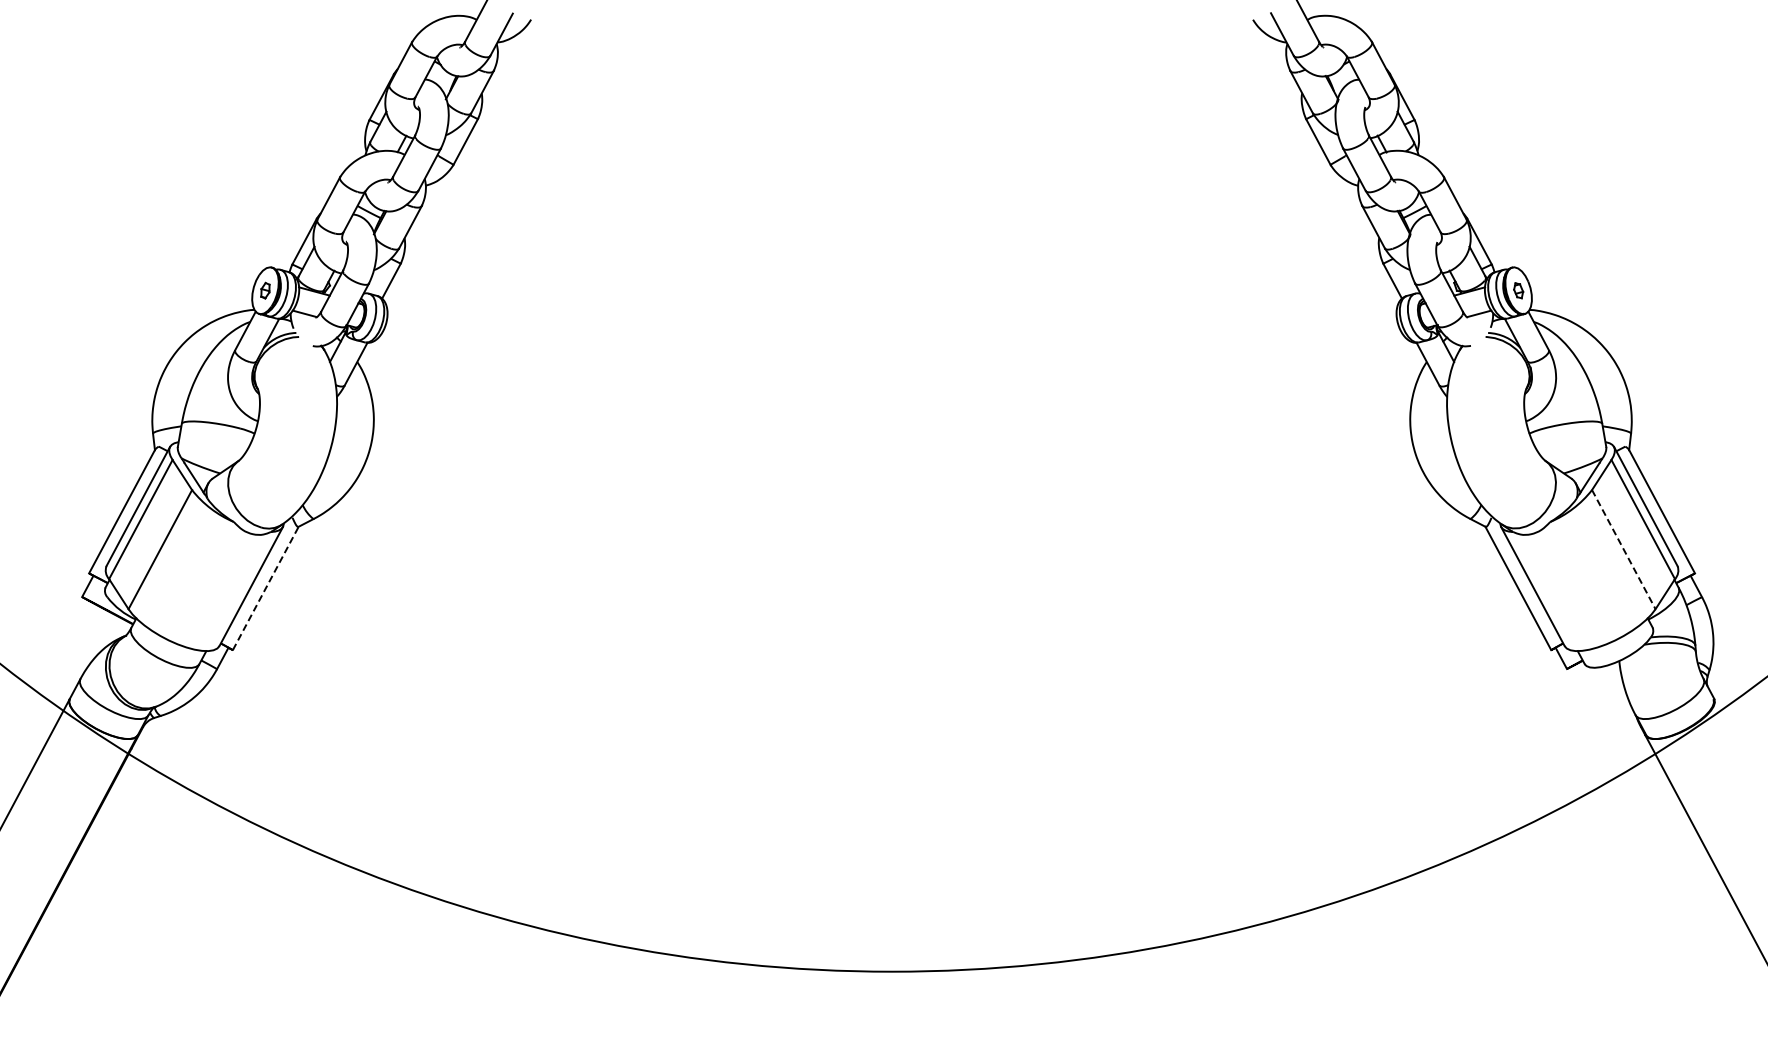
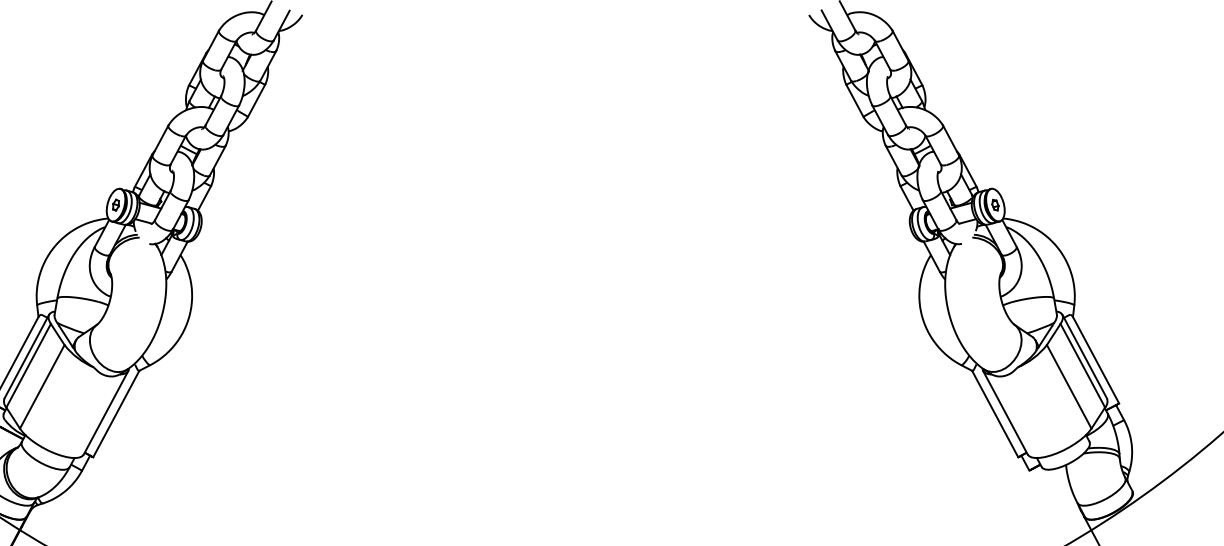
line: (1624, 550) -> (1069, 387), dashed -> solid
line: (265, 588) -> (116, 414), dashed -> solid

